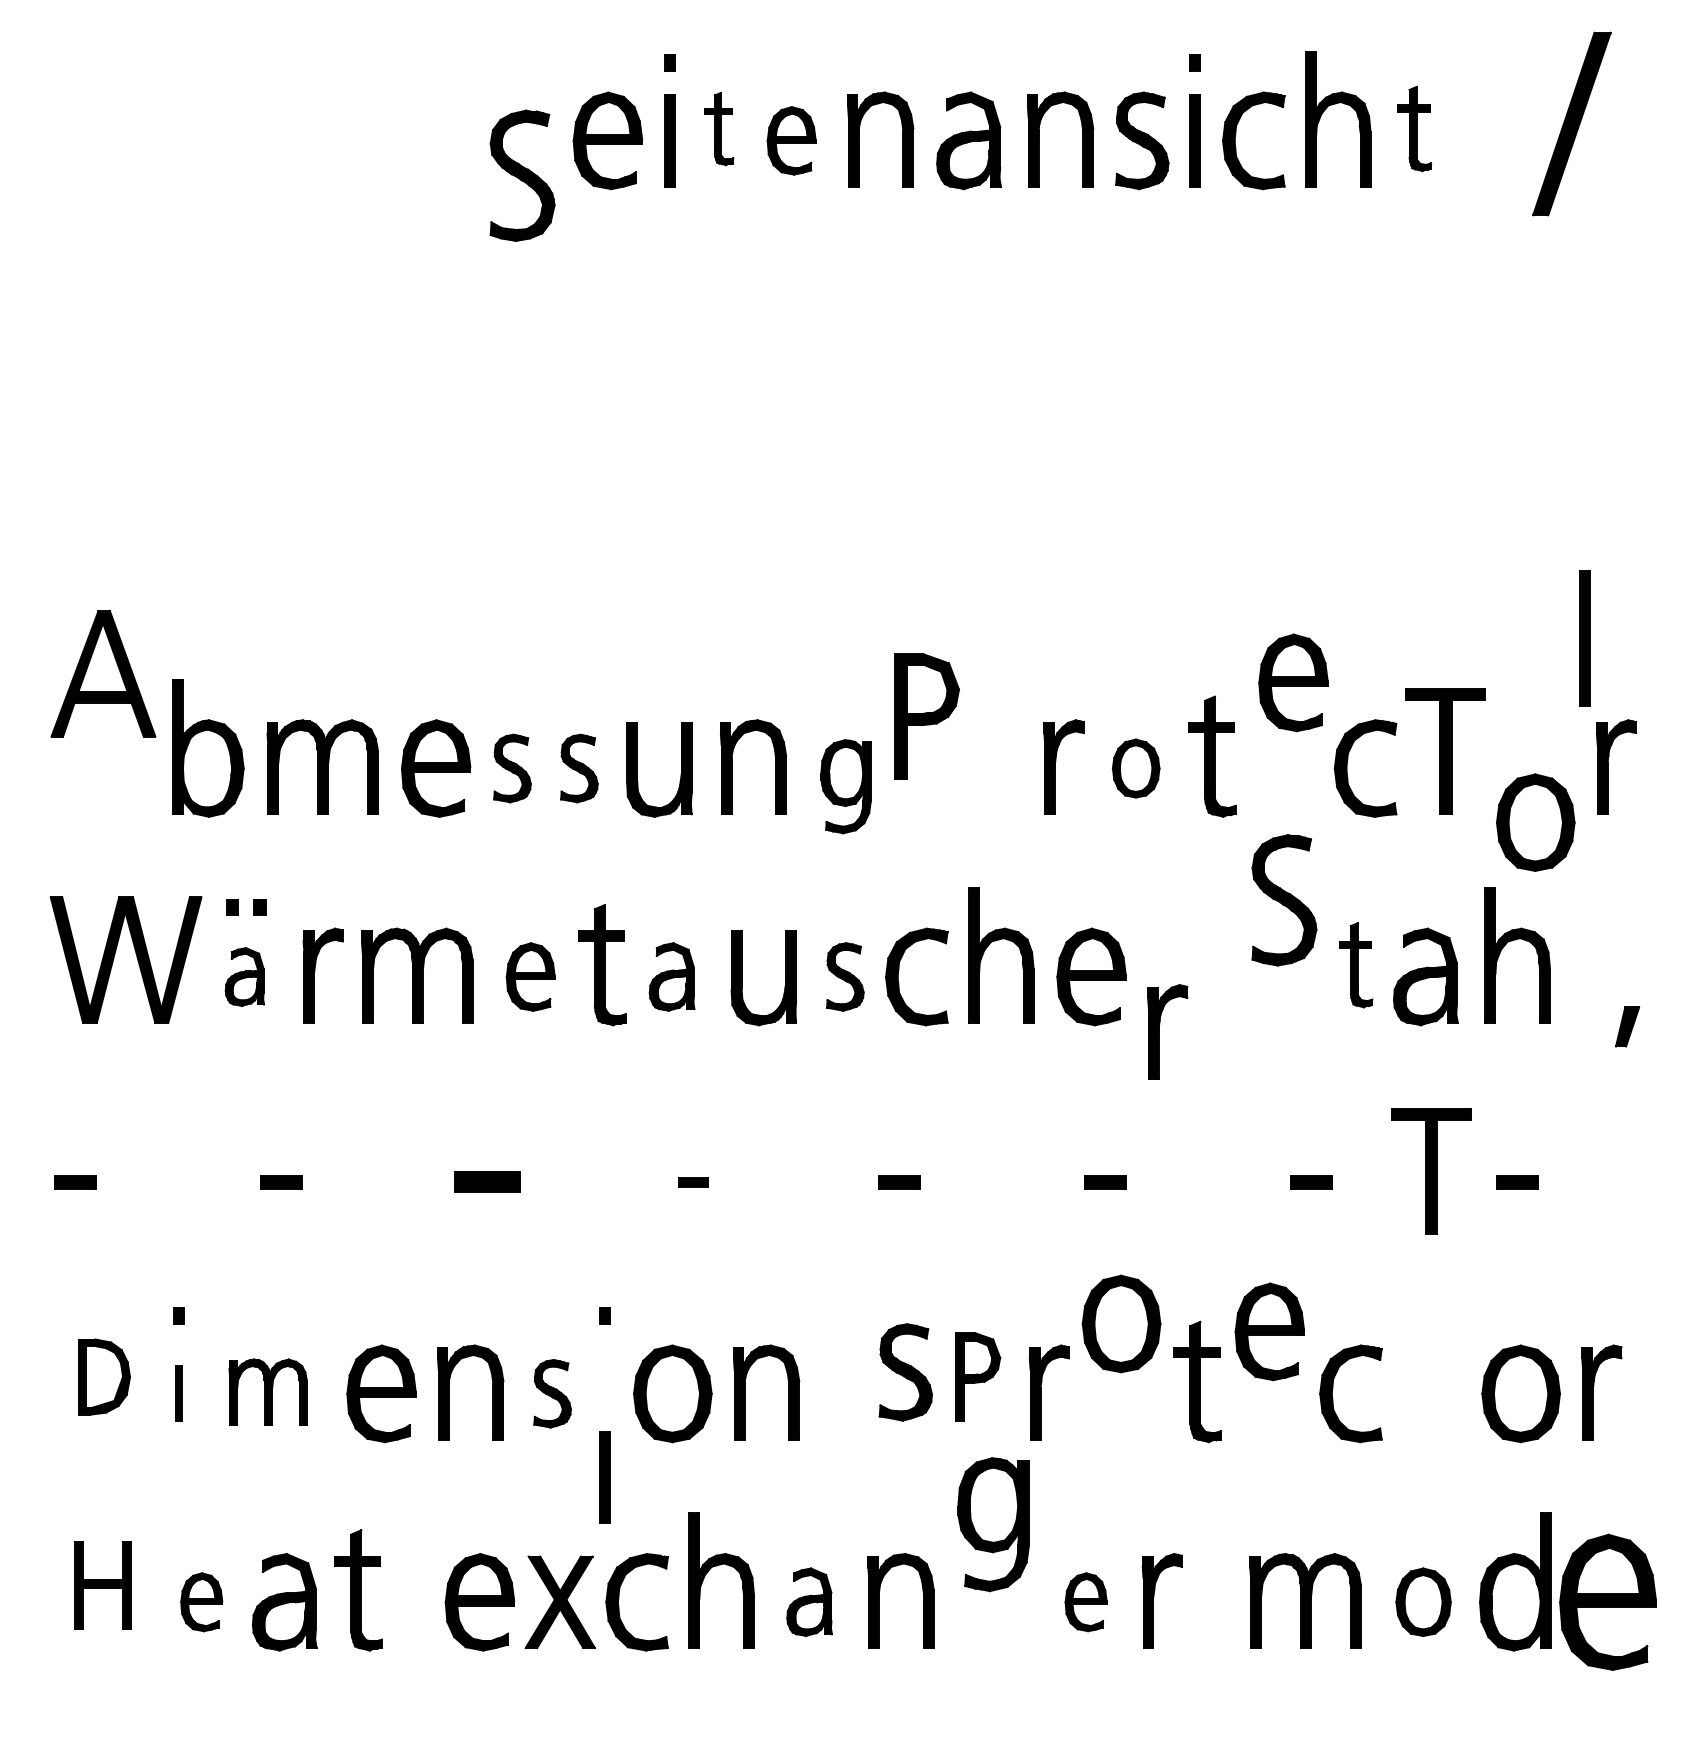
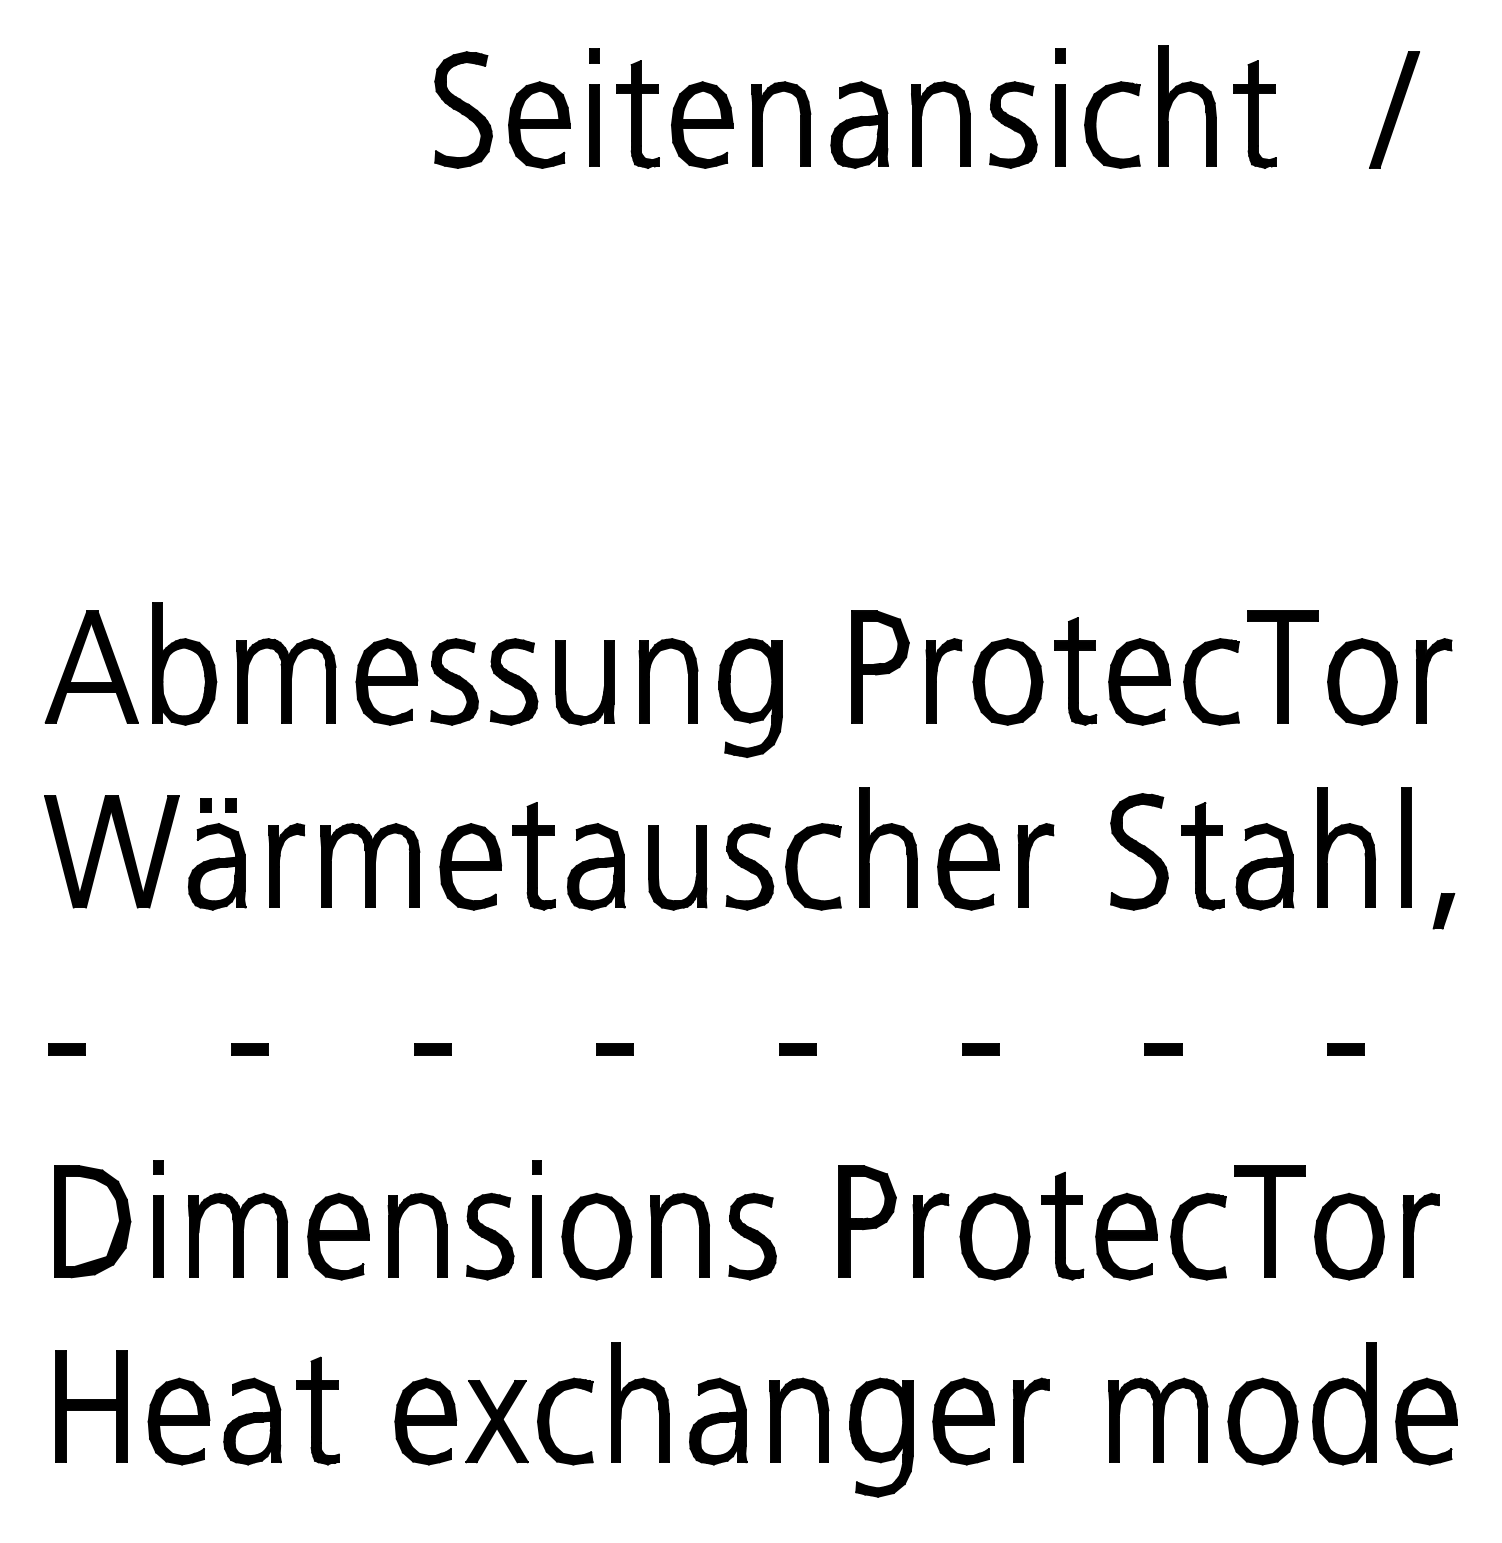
part: (1571, 123) -> (1394, 109), size x0.71
part: (718, 128) -> (637, 114), size x1.67
part: (1414, 128) -> (1254, 114), size x1.43
part: (791, 140) -> (702, 124), size x1.43
part: (522, 175) -> (463, 109), moved
part: (1585, 638) -> (1406, 847), moved
part: (103, 673) -> (91, 666), moved
part: (1293, 682) -> (1139, 681), moved
part: (927, 716) -> (880, 666), moved
part: (512, 768) -> (454, 681), size x1.43
part: (578, 768) -> (513, 681), size x1.43
part: (1135, 768) -> (1007, 681), size x1.67
part: (845, 786) -> (750, 697), size x1.43
part: (1535, 822) -> (1362, 681), moved
part: (1284, 899) -> (1139, 851), moved
part: (1355, 965) -> (1202, 856), size x1.43
part: (245, 976) -> (217, 866), size x1.67
part: (530, 976) -> (470, 866), size x1.43
part: (672, 976) -> (596, 866), size x1.43
part: (844, 976) -> (749, 866), size x1.43
part: (1159, 1031) -> (1028, 865), moved
part: (1430, 1171) -> (1269, 1221), moved
part: (487, 1182) -> (432, 1049), size x0.62
part: (692, 1182) -> (614, 1049), size x1.43
part: (1120, 1323) -> (994, 1236), moved
part: (1269, 1331) -> (1126, 1236), moved
part: (905, 1372) -> (752, 1236), moved
part: (104, 1376) -> (92, 1221), size x1.67
part: (977, 1376) -> (867, 1221), size x1.43
part: (267, 1391) -> (237, 1234), size x1.43
part: (178, 1393) -> (158, 1236), size x1.67
part: (552, 1393) -> (490, 1236), size x1.43
part: (604, 1477) -> (536, 1236), moved
part: (993, 1524) -> (881, 1437), moved
part: (103, 1585) -> (91, 1406), size x1.43
part: (201, 1602) -> (178, 1421), size x1.67
part: (809, 1602) -> (718, 1421), size x1.43
part: (1086, 1602) -> (963, 1421), size x1.67
part: (1423, 1602) -> (1262, 1421), size x1.43
part: (1607, 1602) -> (1426, 1421), size x0.71

